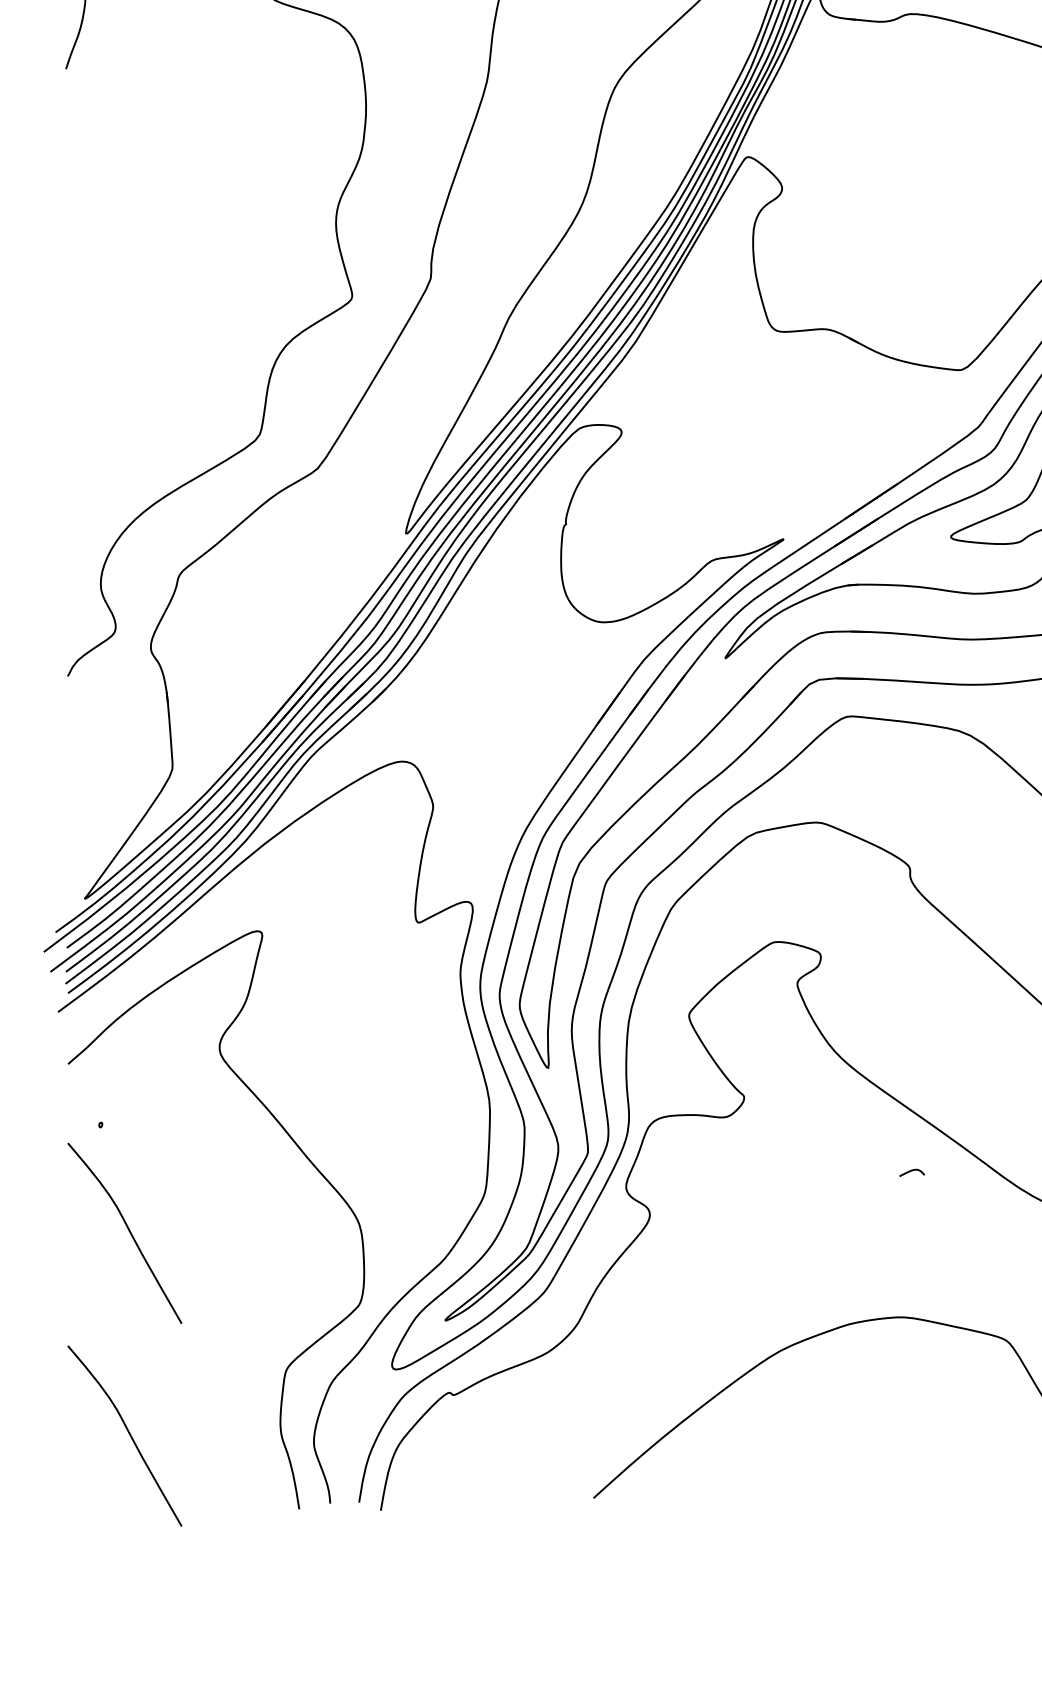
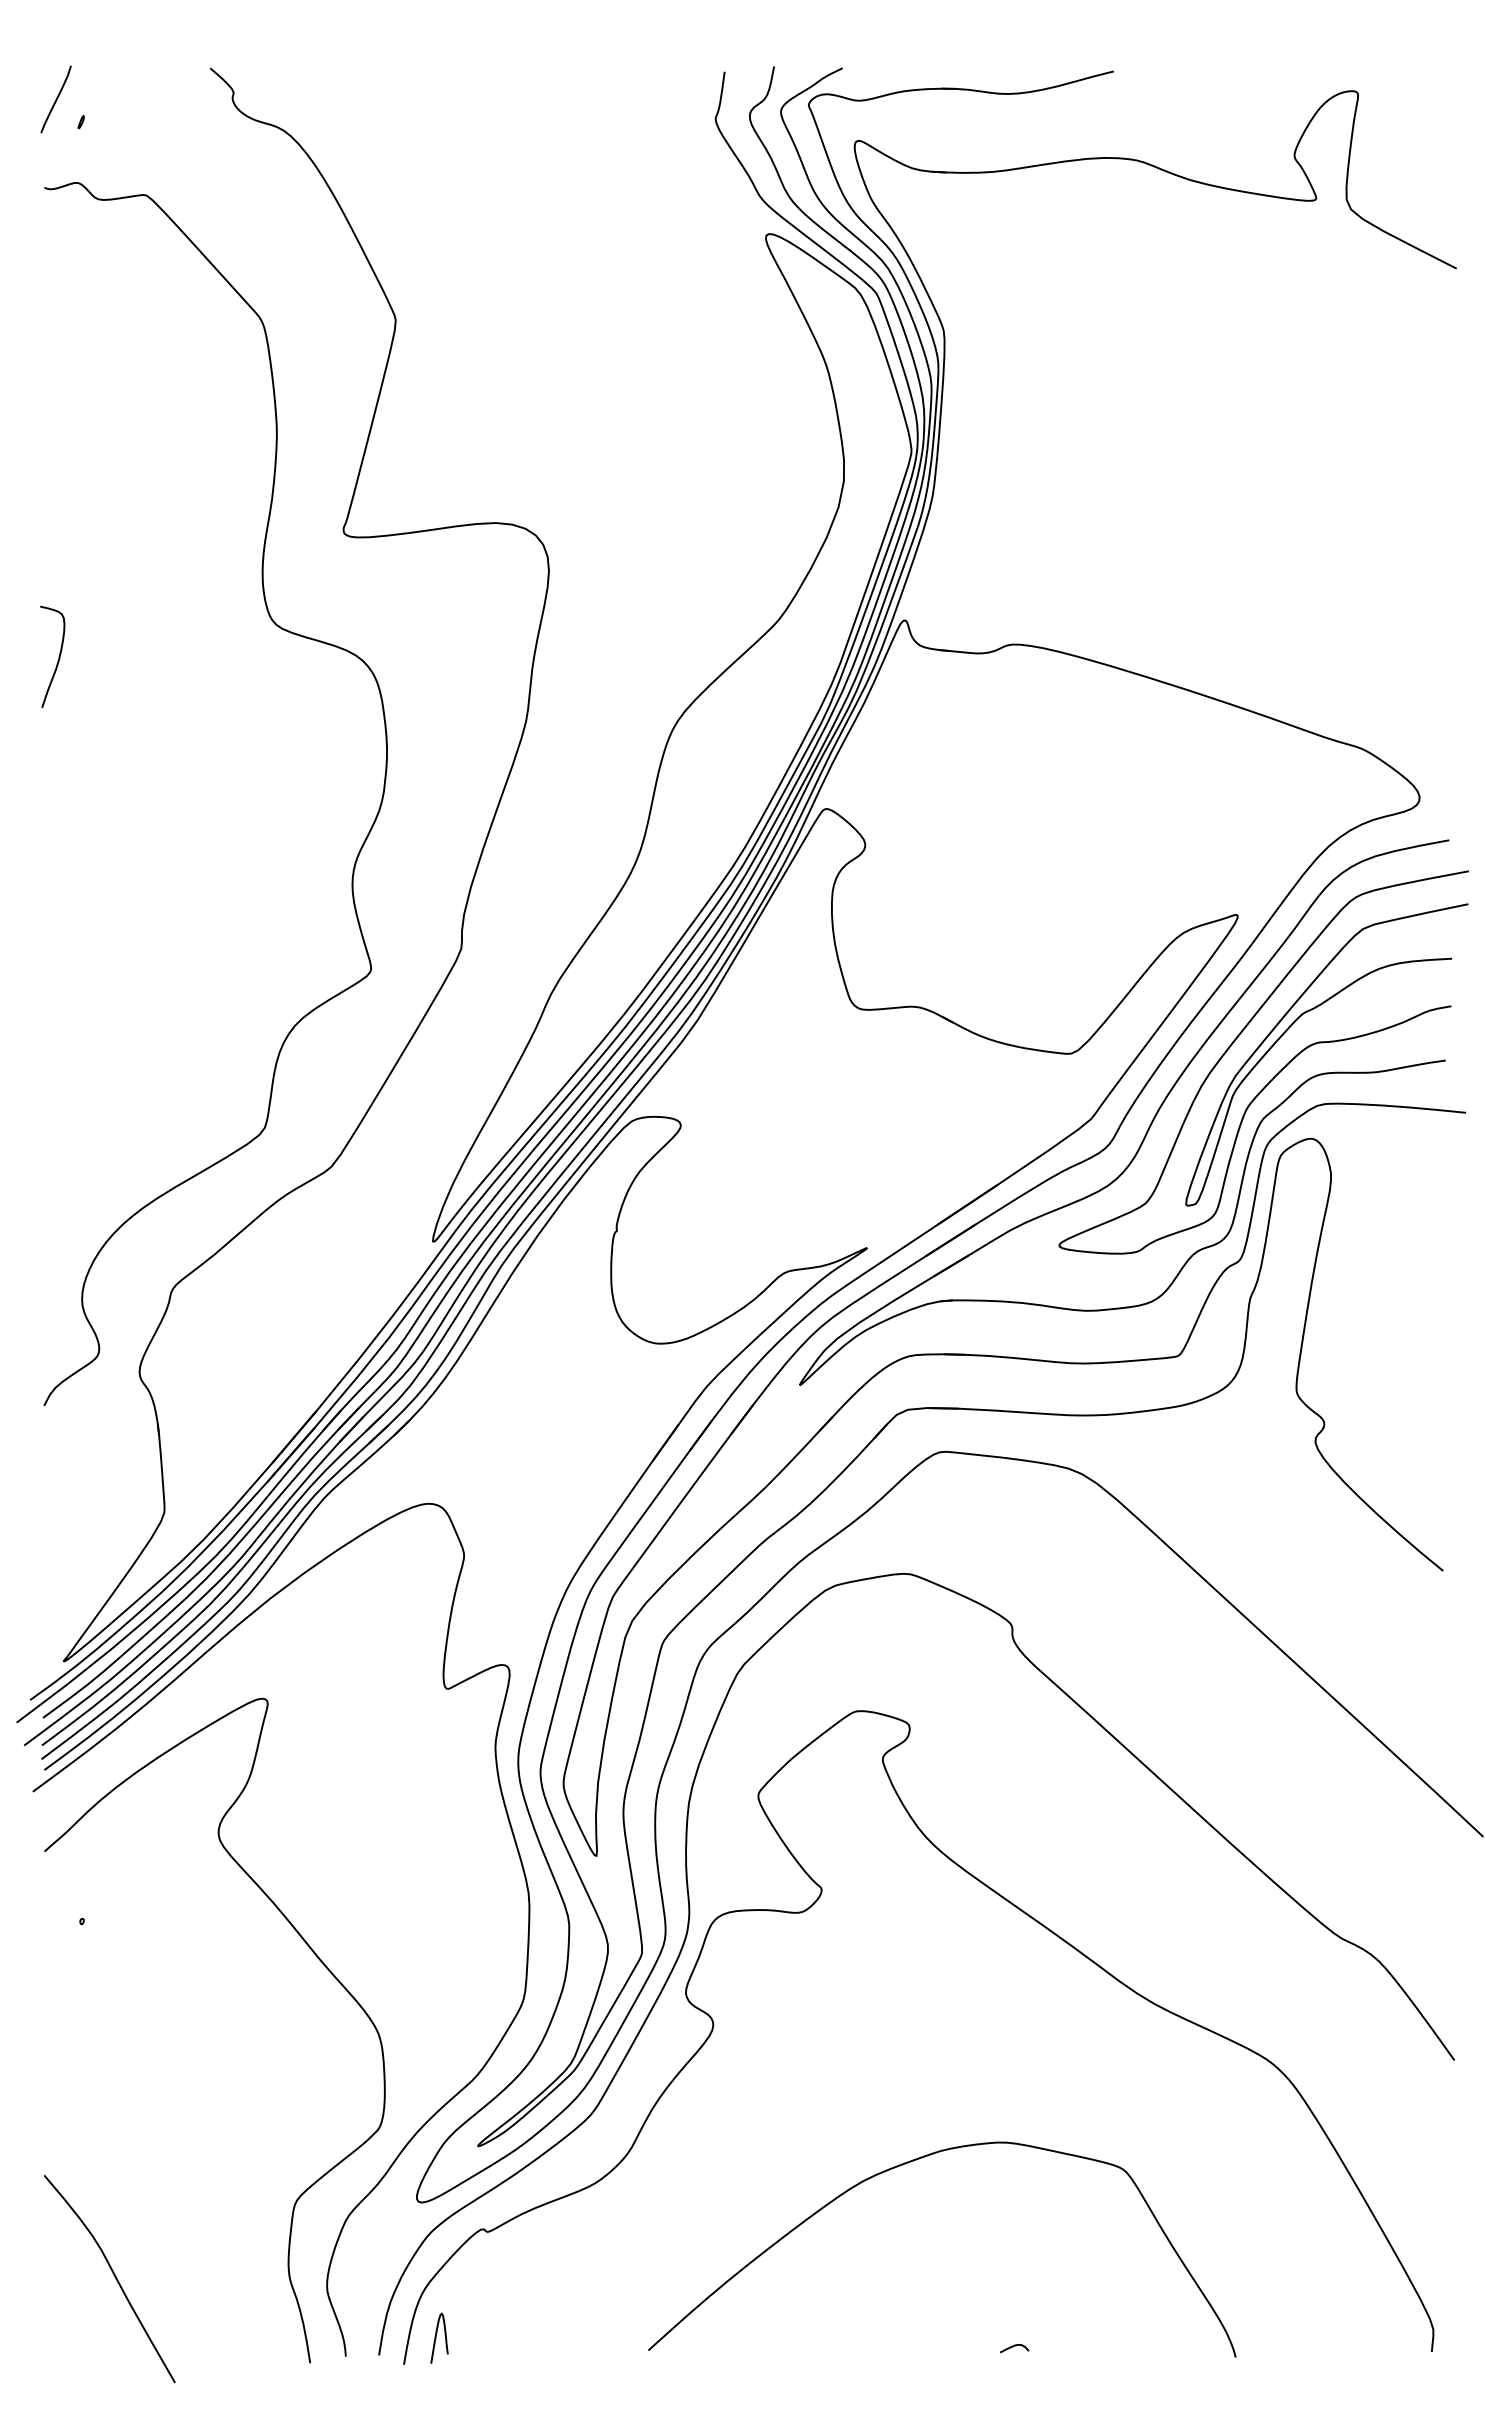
curve: (911, 1172) -> (1013, 2347), moved
curve: (129, 1232) -> (114, 2044), removed
curve: (409, 1486) -> (436, 2337), added

